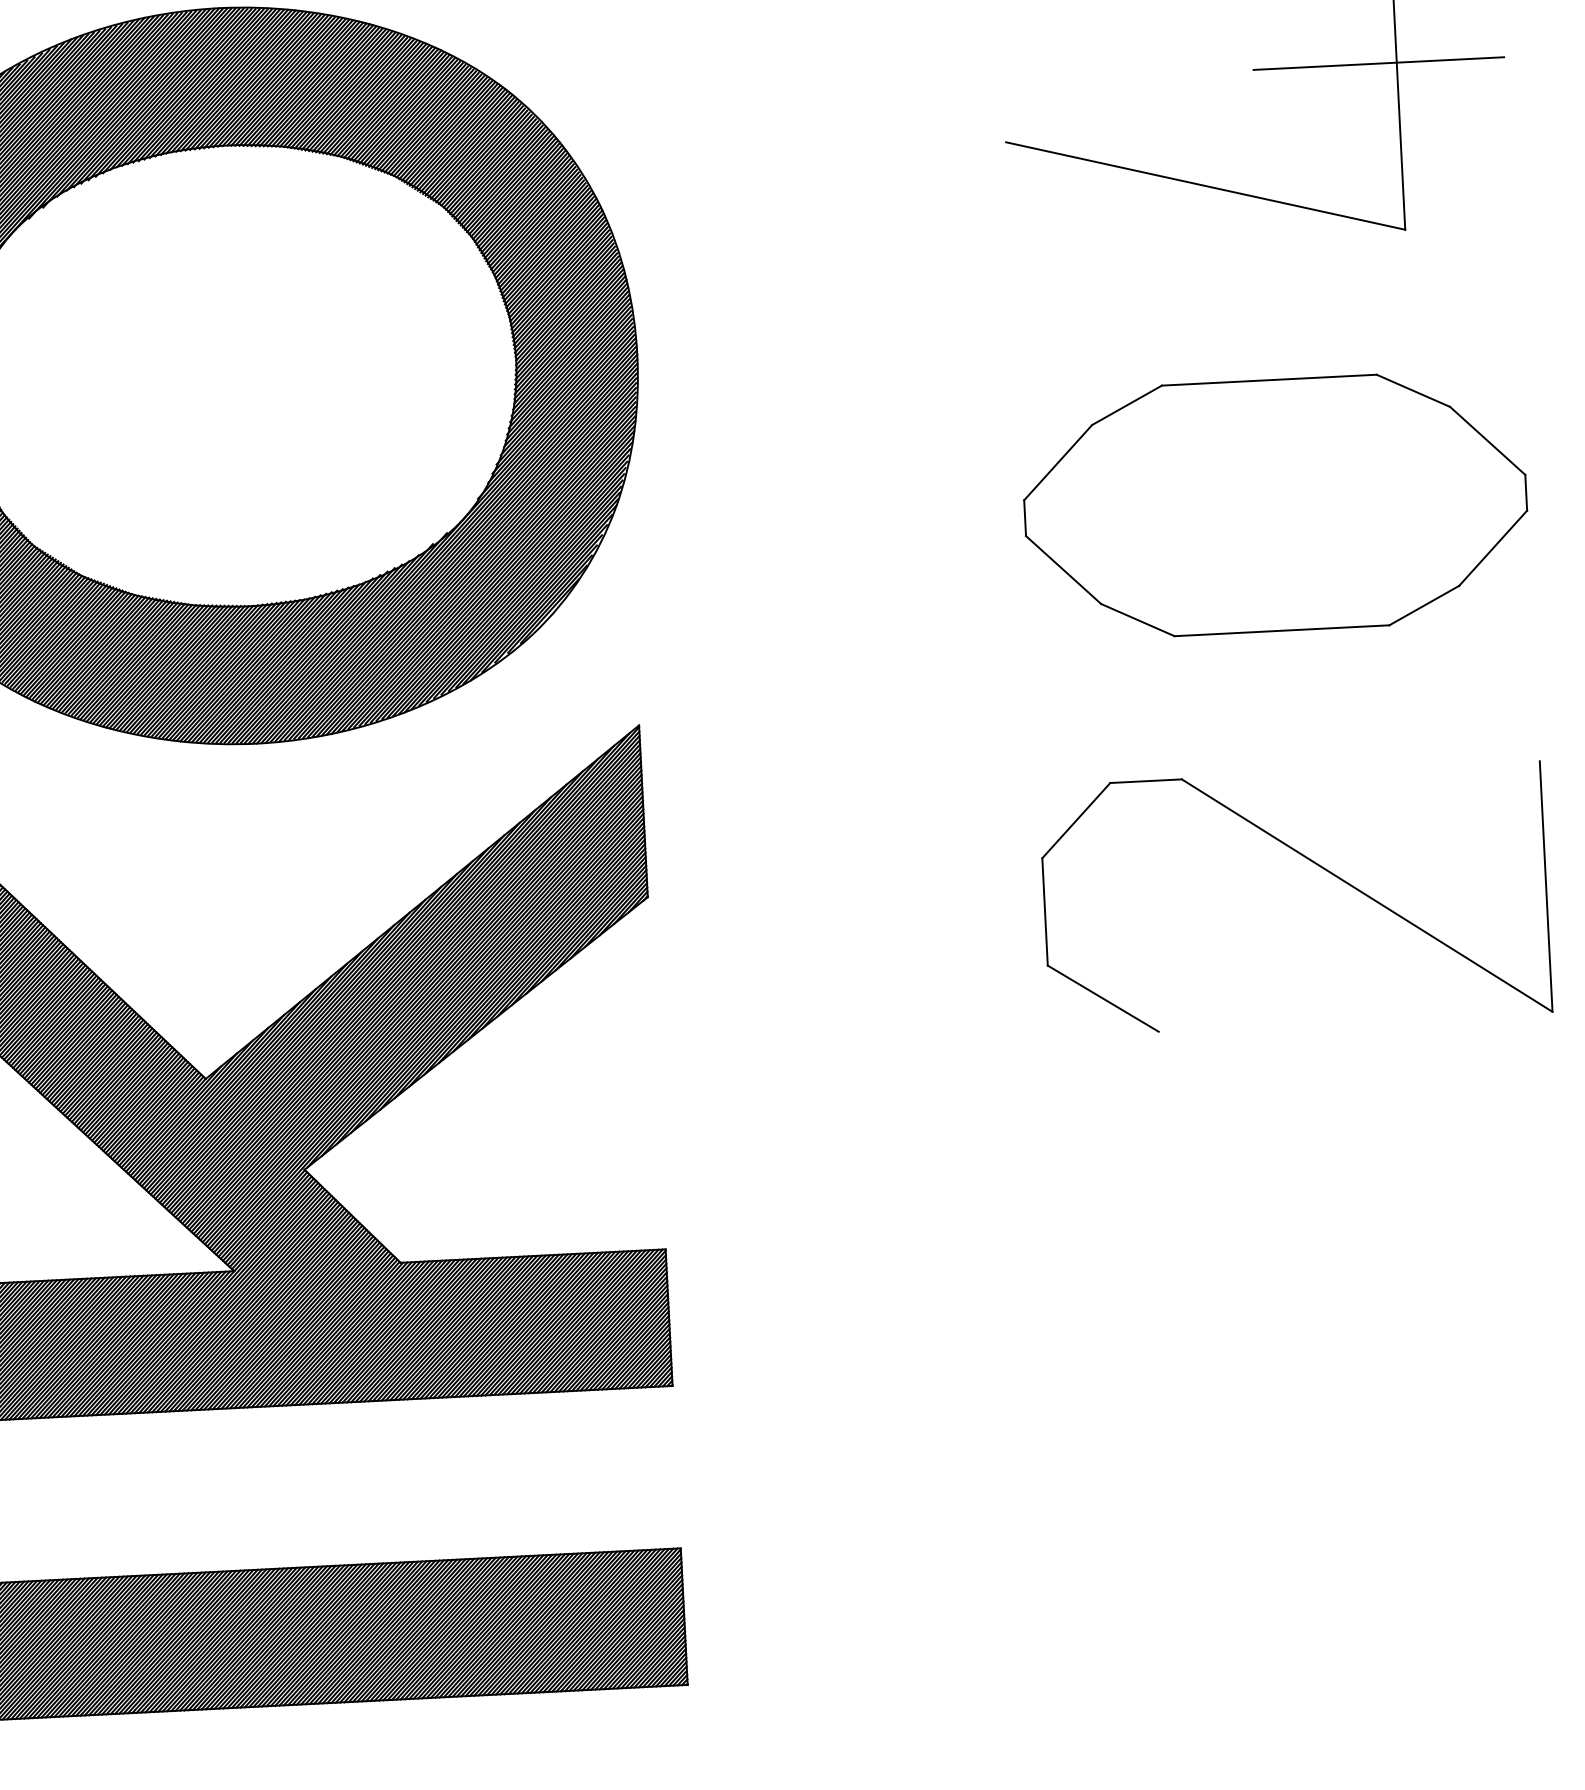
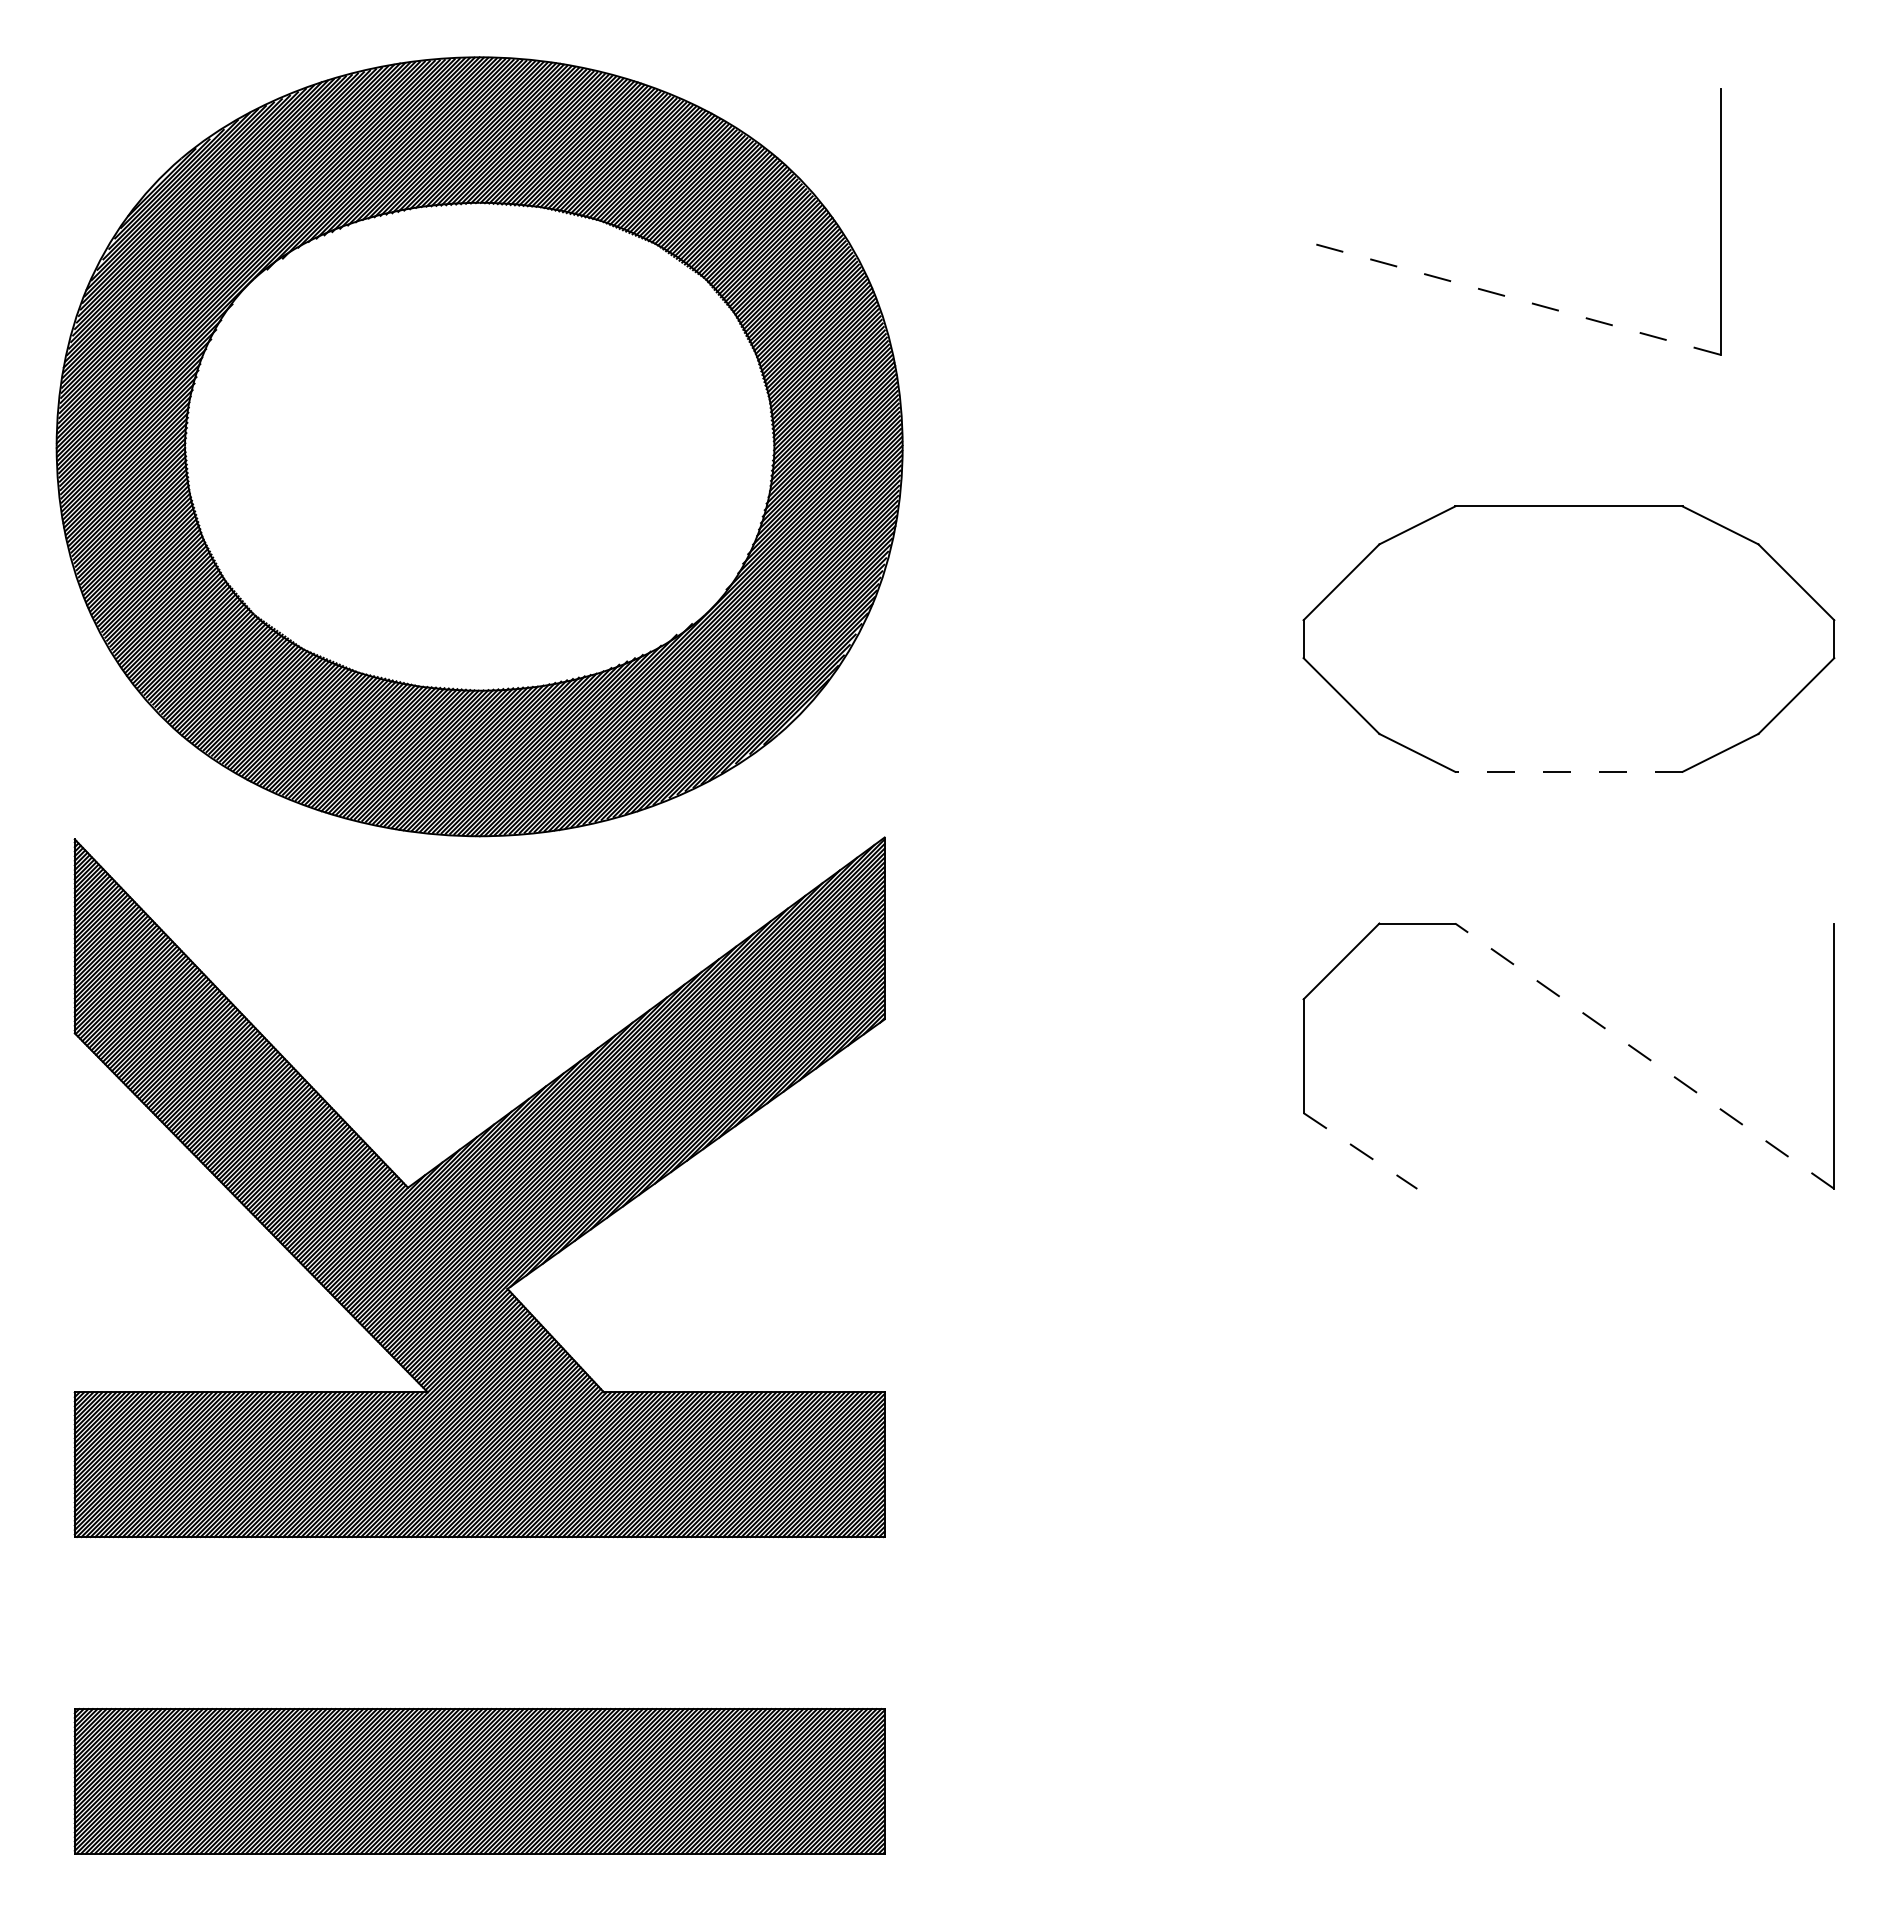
line: (1378, 63) -> (1701, 177), removed
line: (1205, 185) -> (1511, 297), solid -> dashed
line: (1281, 630) -> (1568, 771), solid -> dashed
line: (1366, 894) -> (1644, 1055), solid -> dashed
line: (1103, 999) -> (1360, 1151), solid -> dashed

